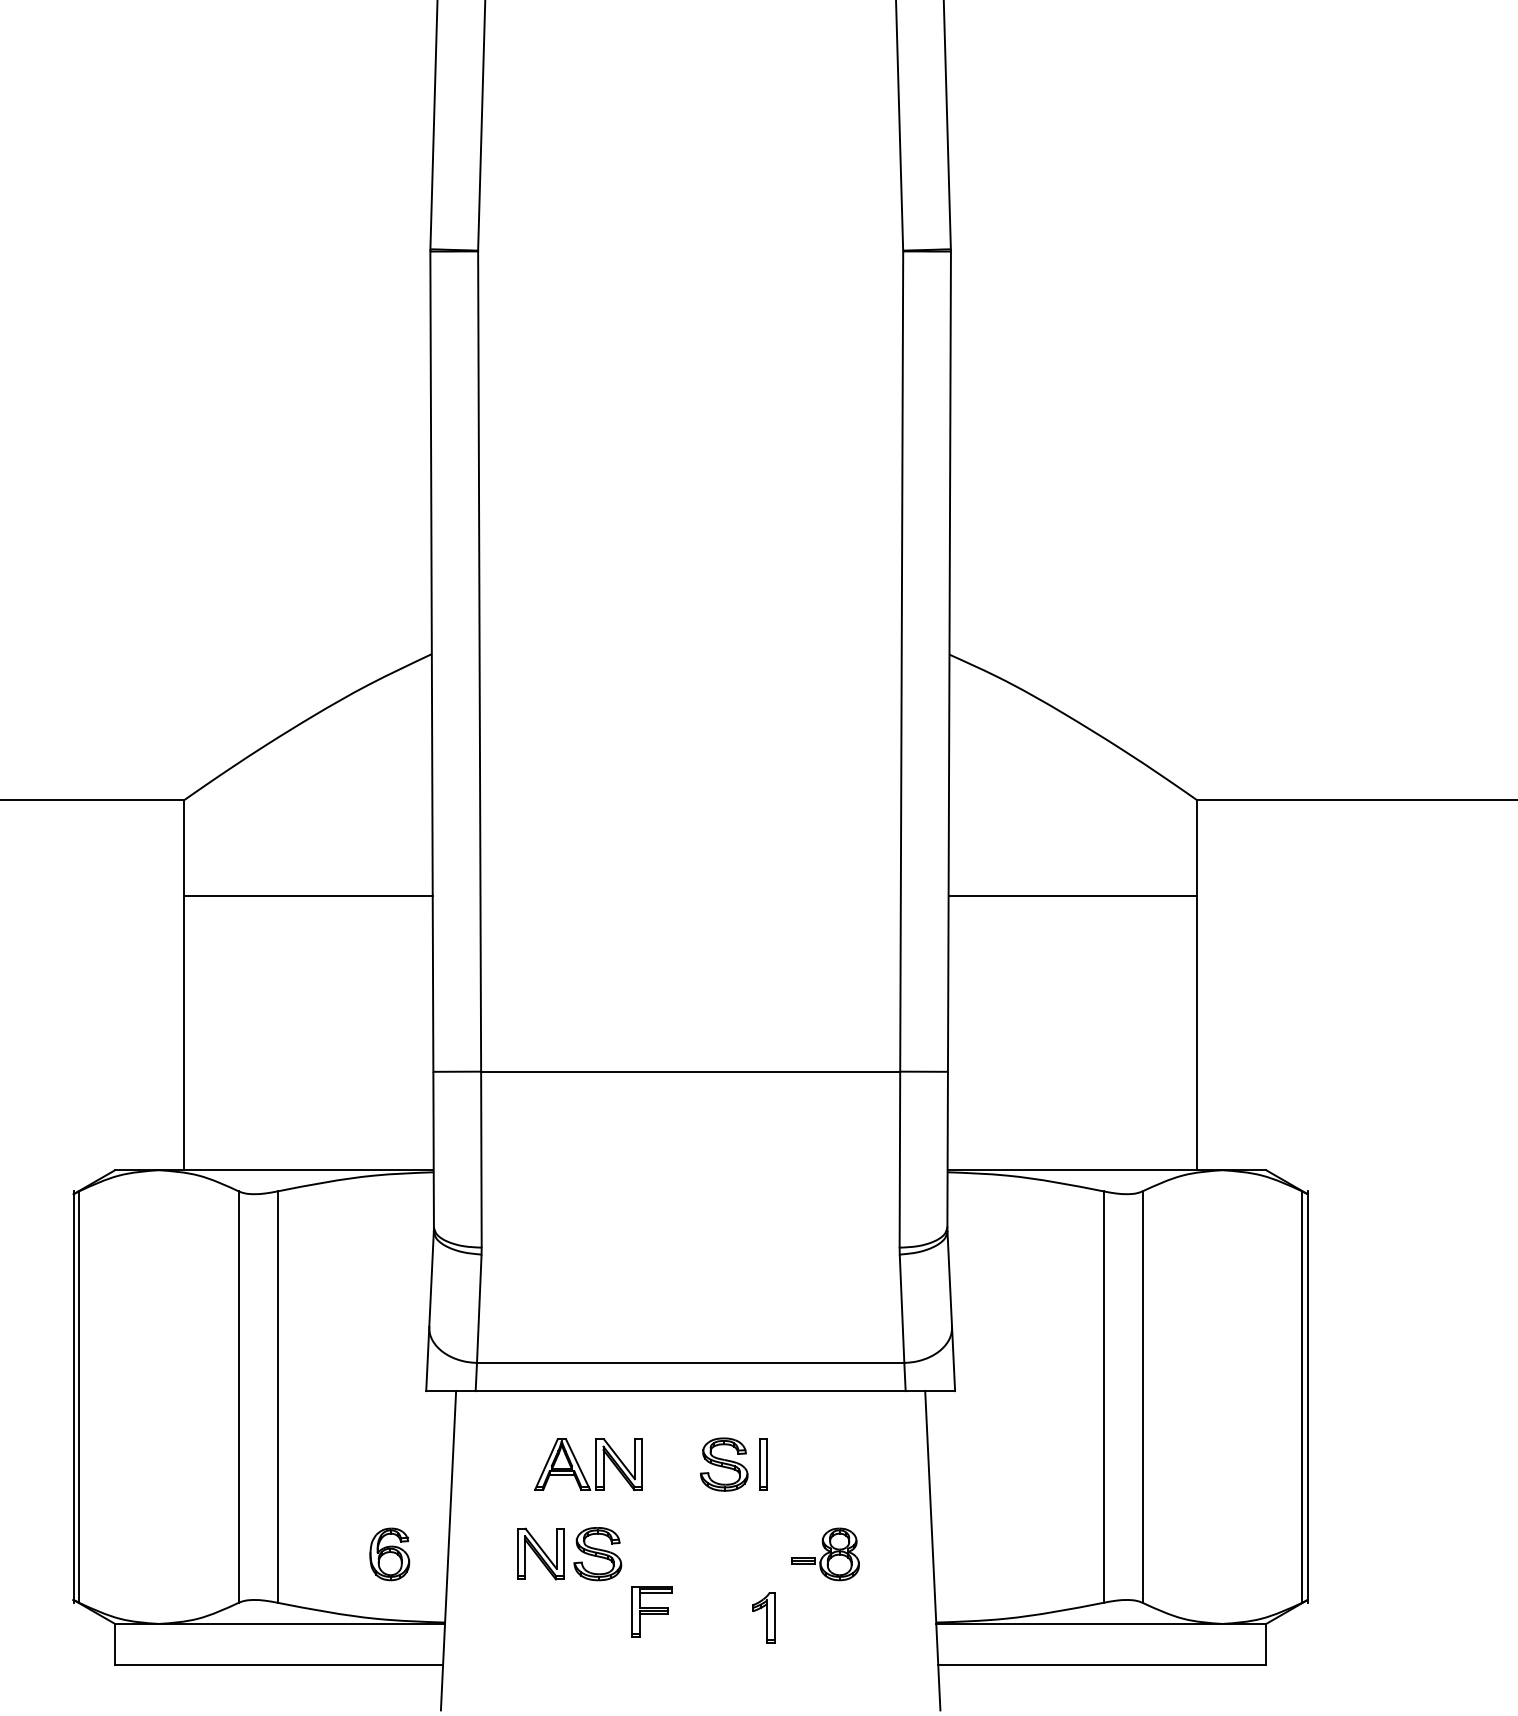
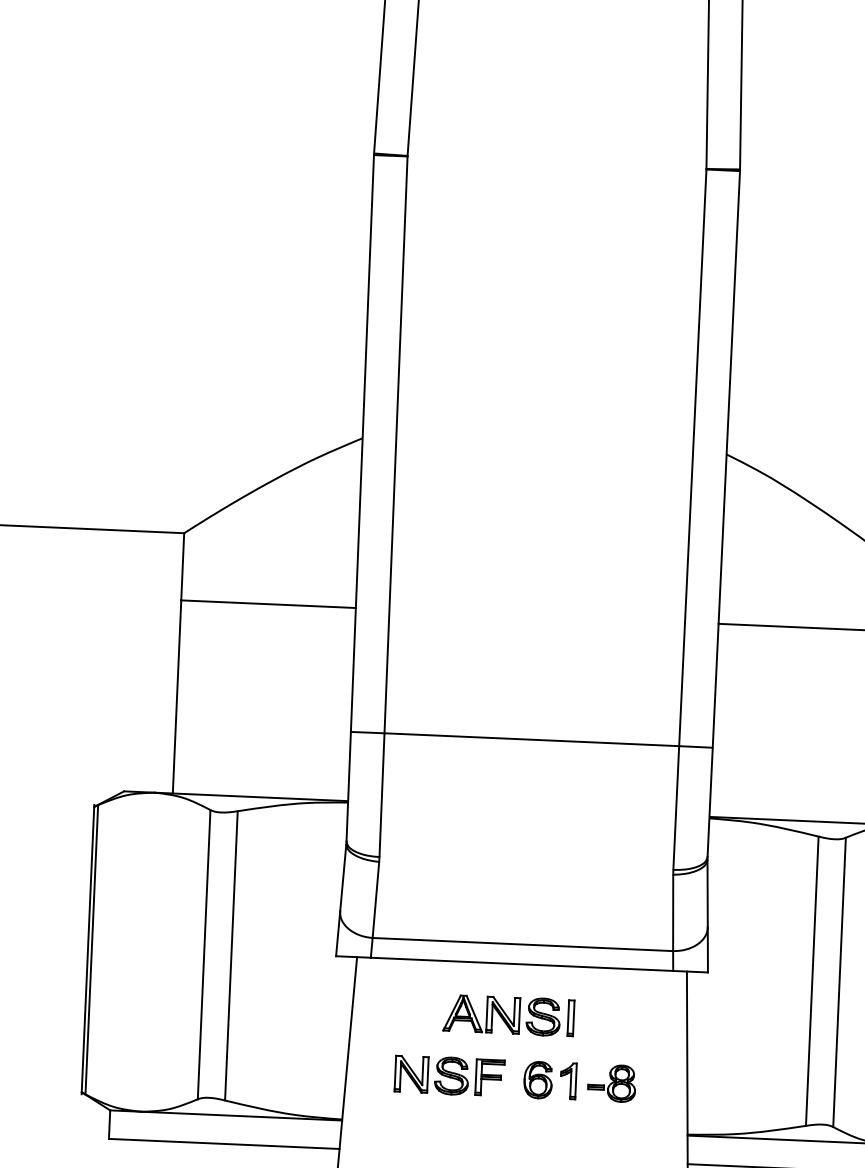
part: (595, 1464) -> (486, 1014), moved
part: (389, 1554) -> (537, 1080), moved
part: (651, 1611) -> (489, 1077), moved
part: (763, 1617) -> (568, 1080), moved

